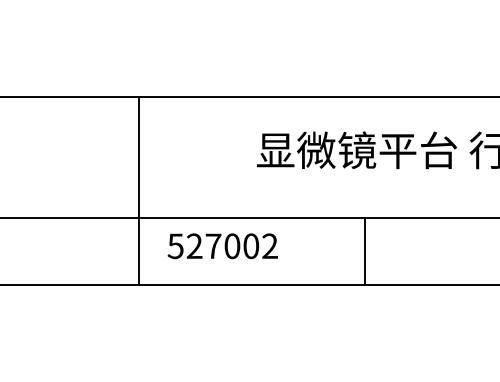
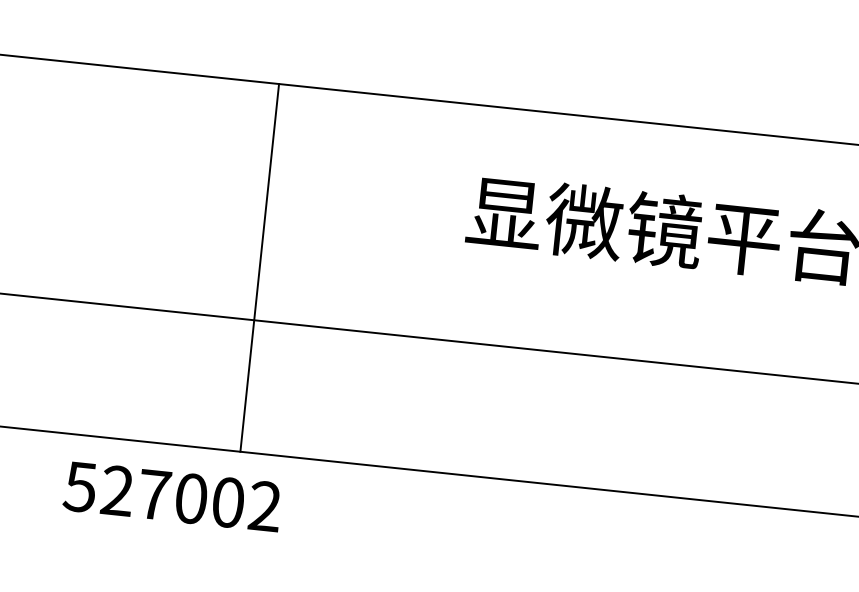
line: (138, 190) -> (259, 266), moved
text: (222, 246) -> (171, 497), moved
line: (365, 250) -> (660, 427), removed

